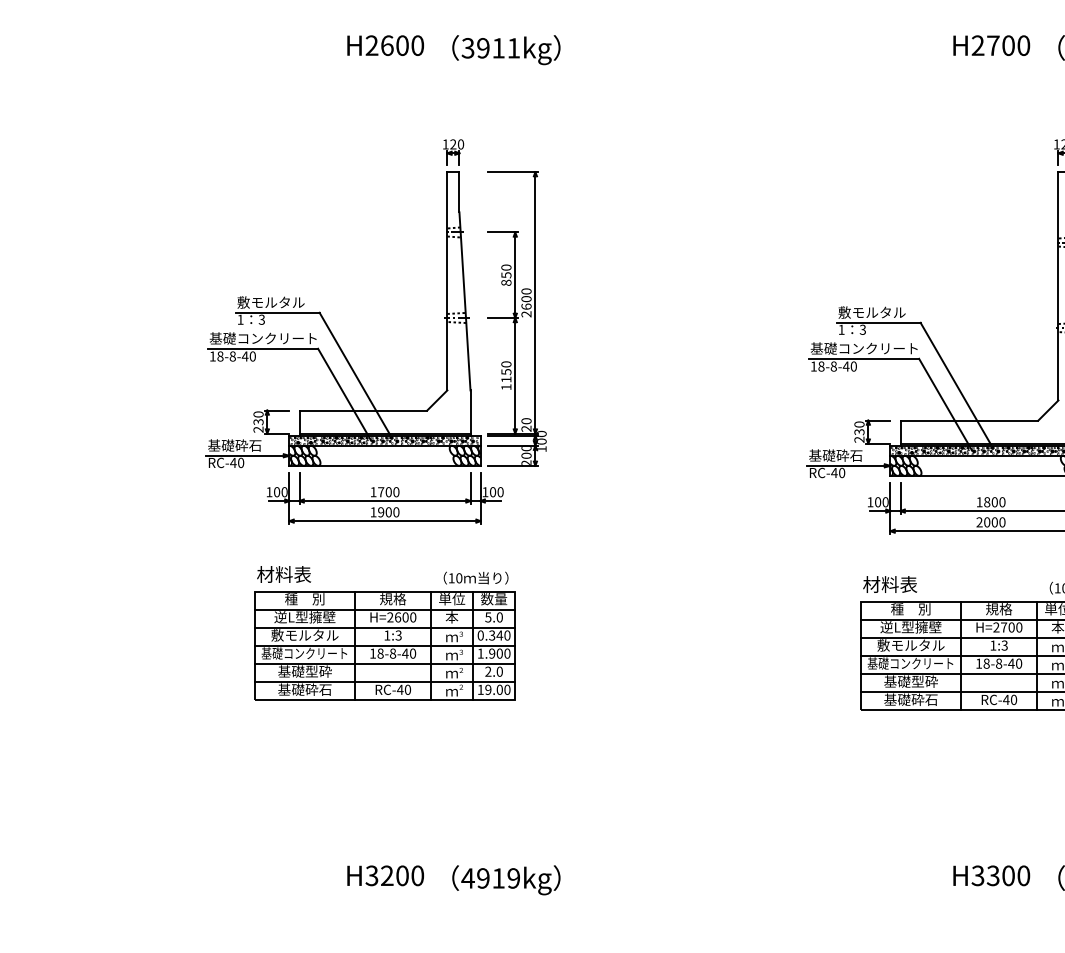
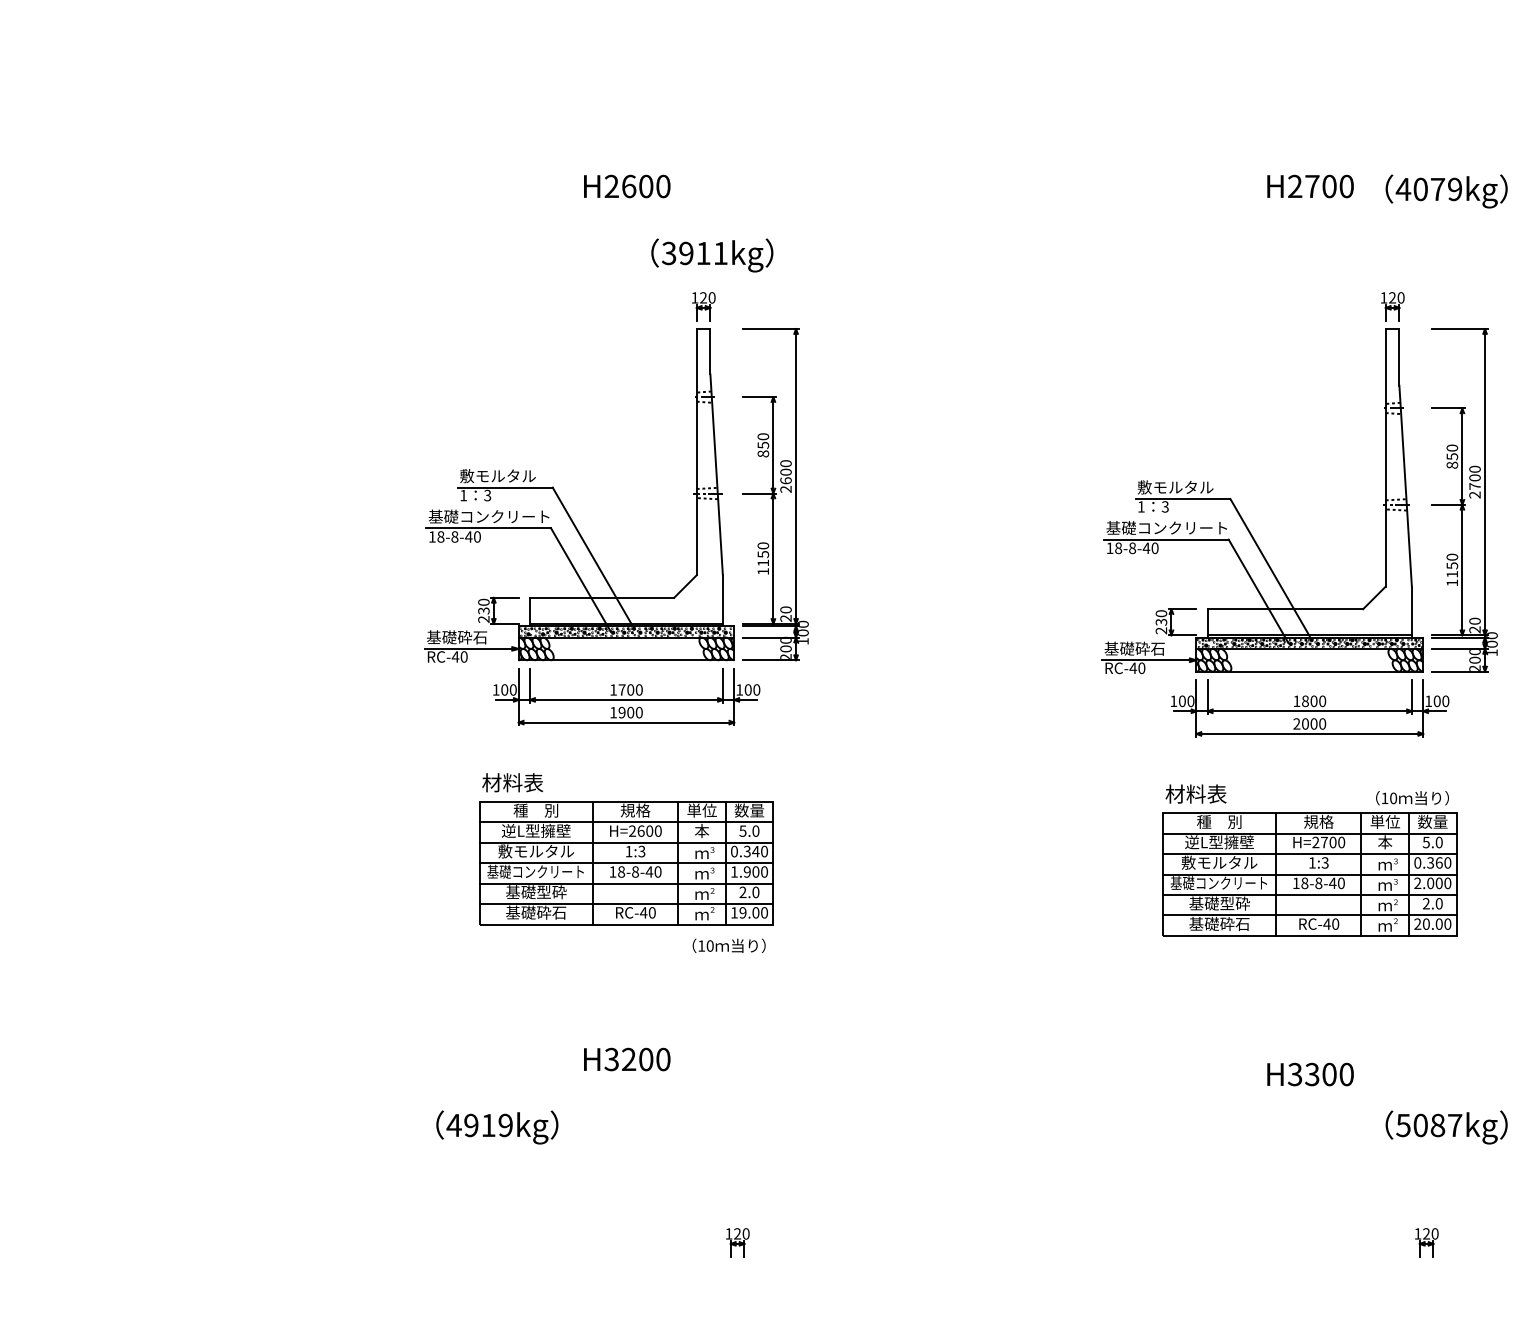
text: (506, 50) -> (712, 255), moved
text: (475, 577) -> (728, 945), moved
text: (385, 875) -> (627, 1059), moved
text: (991, 875) -> (1310, 1074), moved
text: (506, 880) -> (497, 1127), moved

